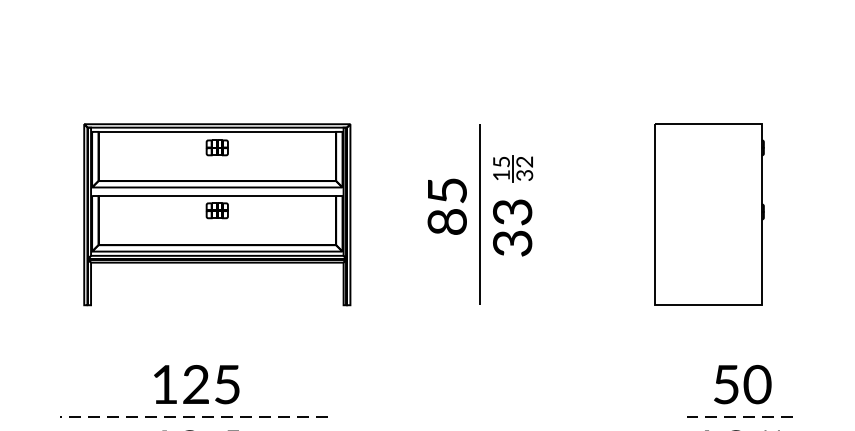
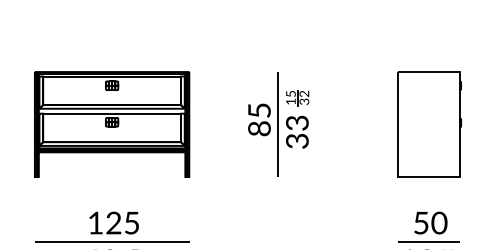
part: (218, 214) -> (112, 124), moved
part: (709, 214) -> (429, 124), moved
line: (193, 416) -> (112, 241), dashed -> solid
line: (740, 416) -> (429, 241), dashed -> solid

